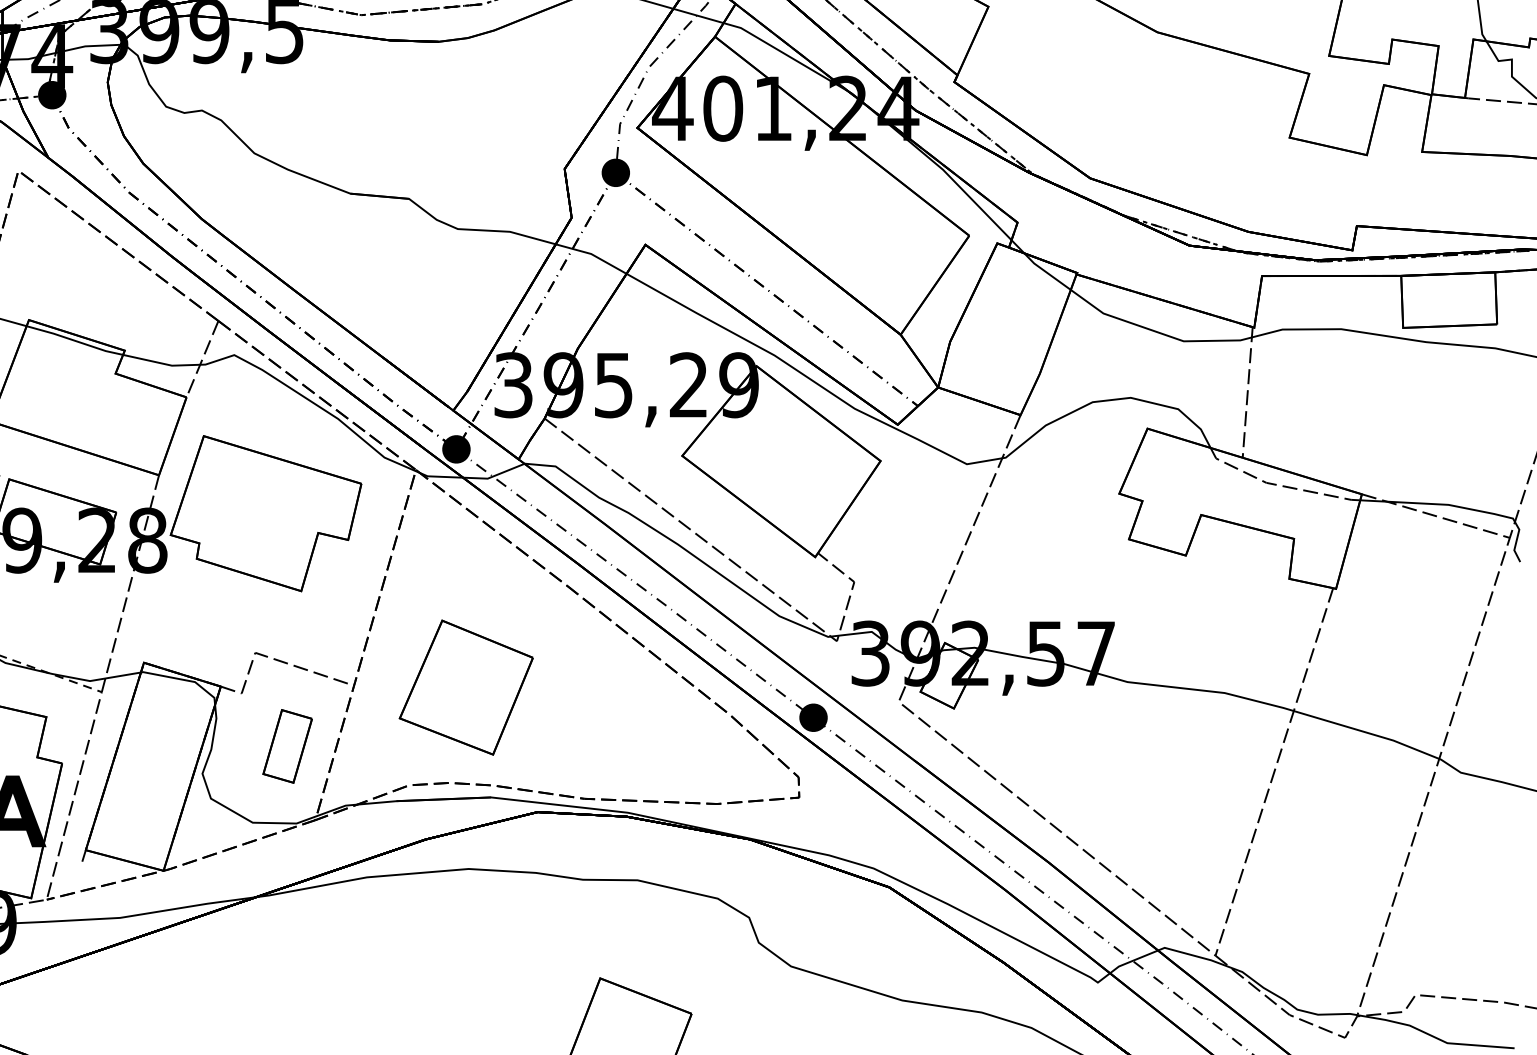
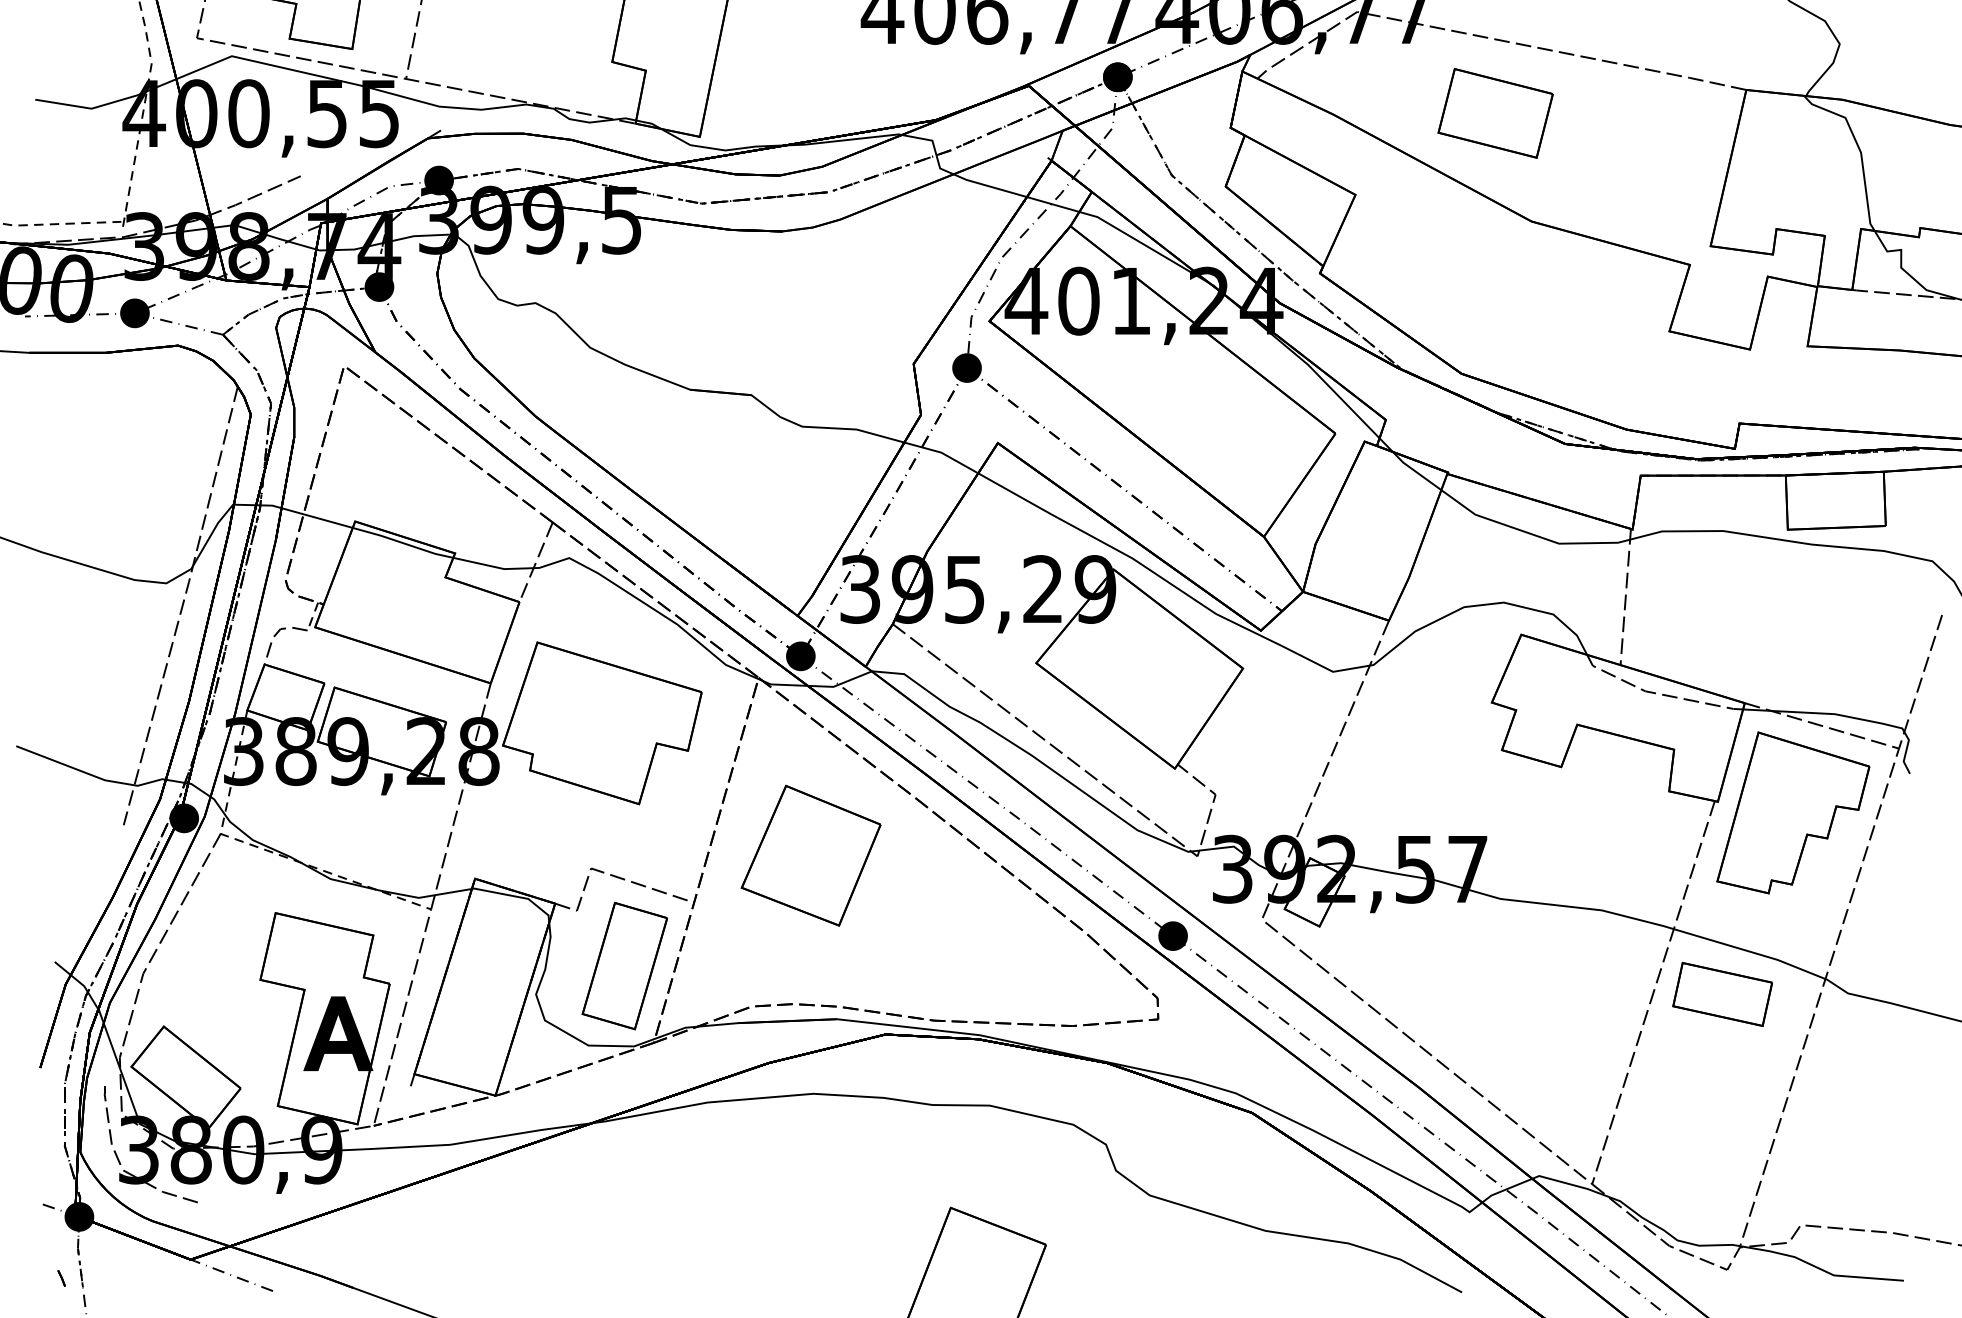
part: (1408, 599) -> (1793, 812), added
part: (465, 687) -> (810, 855), moved
part: (287, 745) -> (624, 965), size x1.67
part: (1340, 773) -> (1722, 994), added

